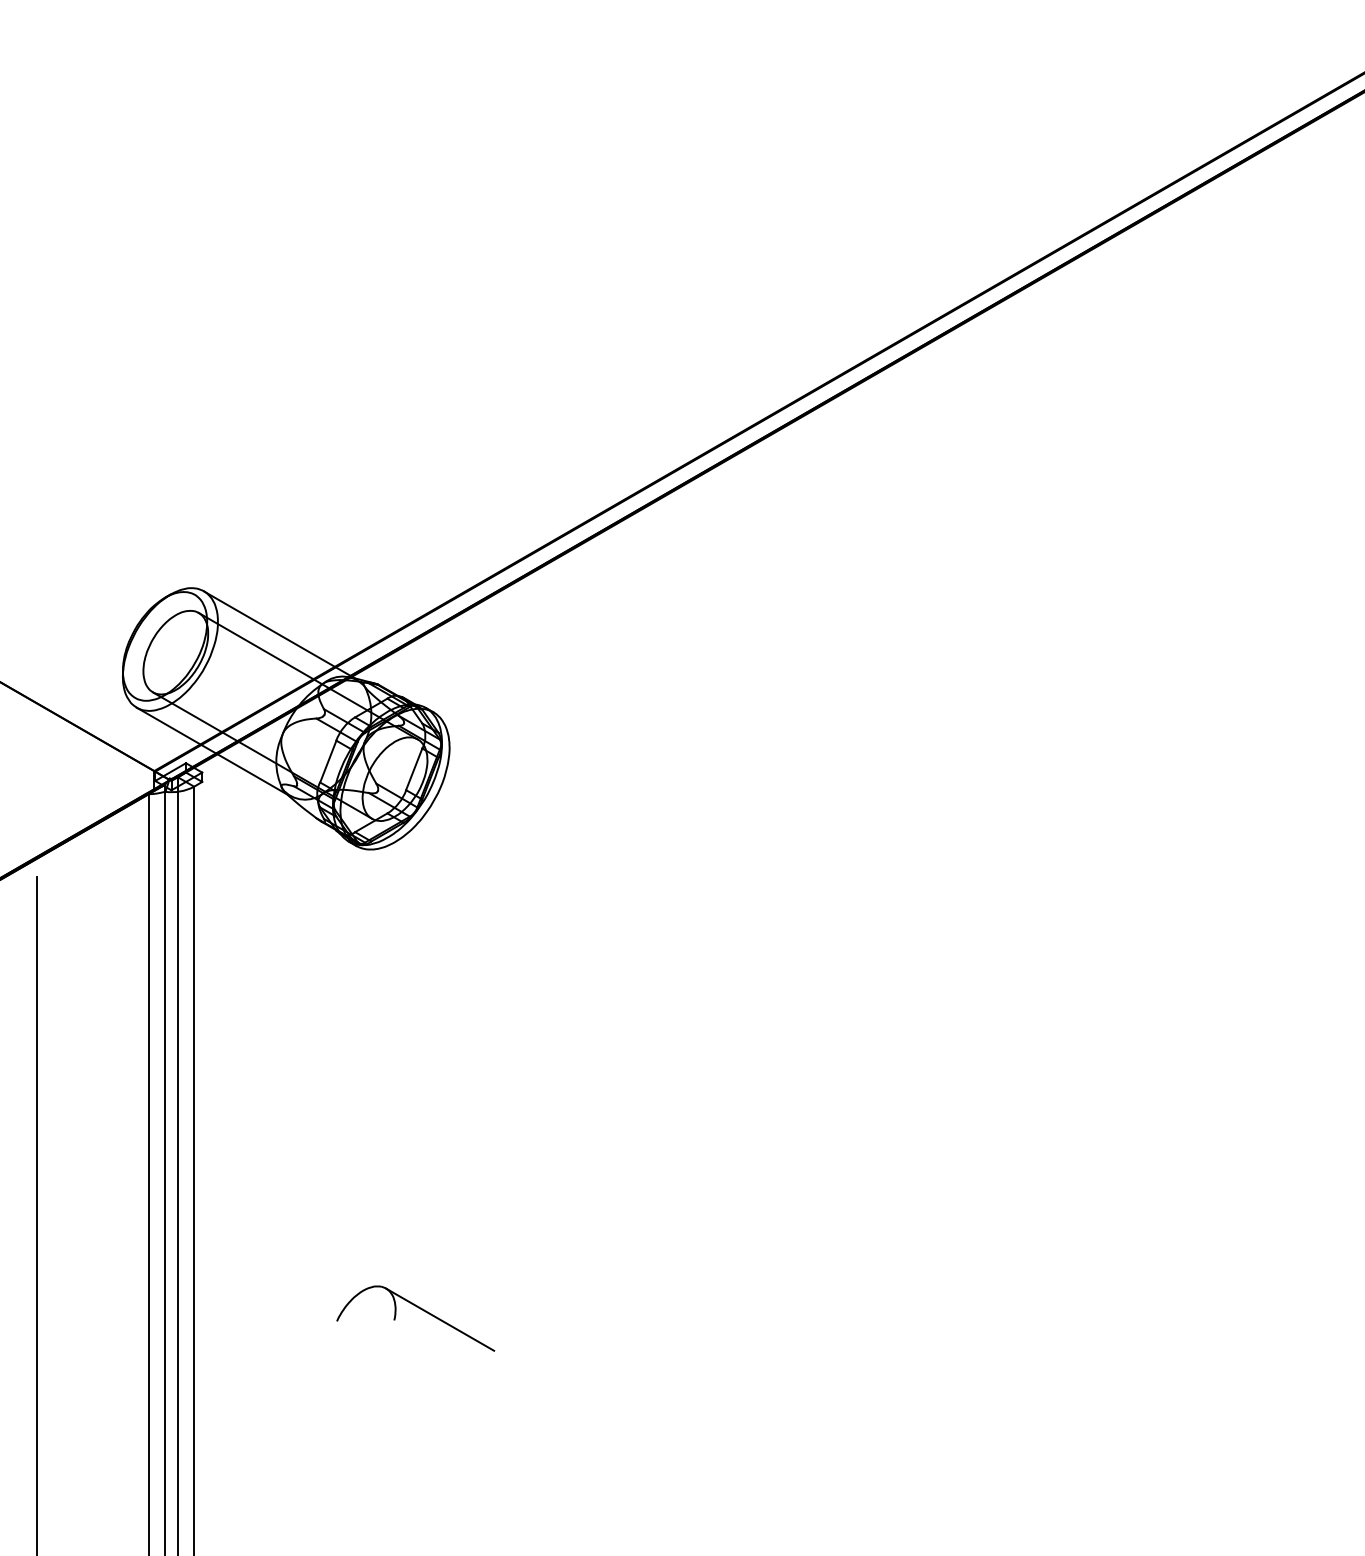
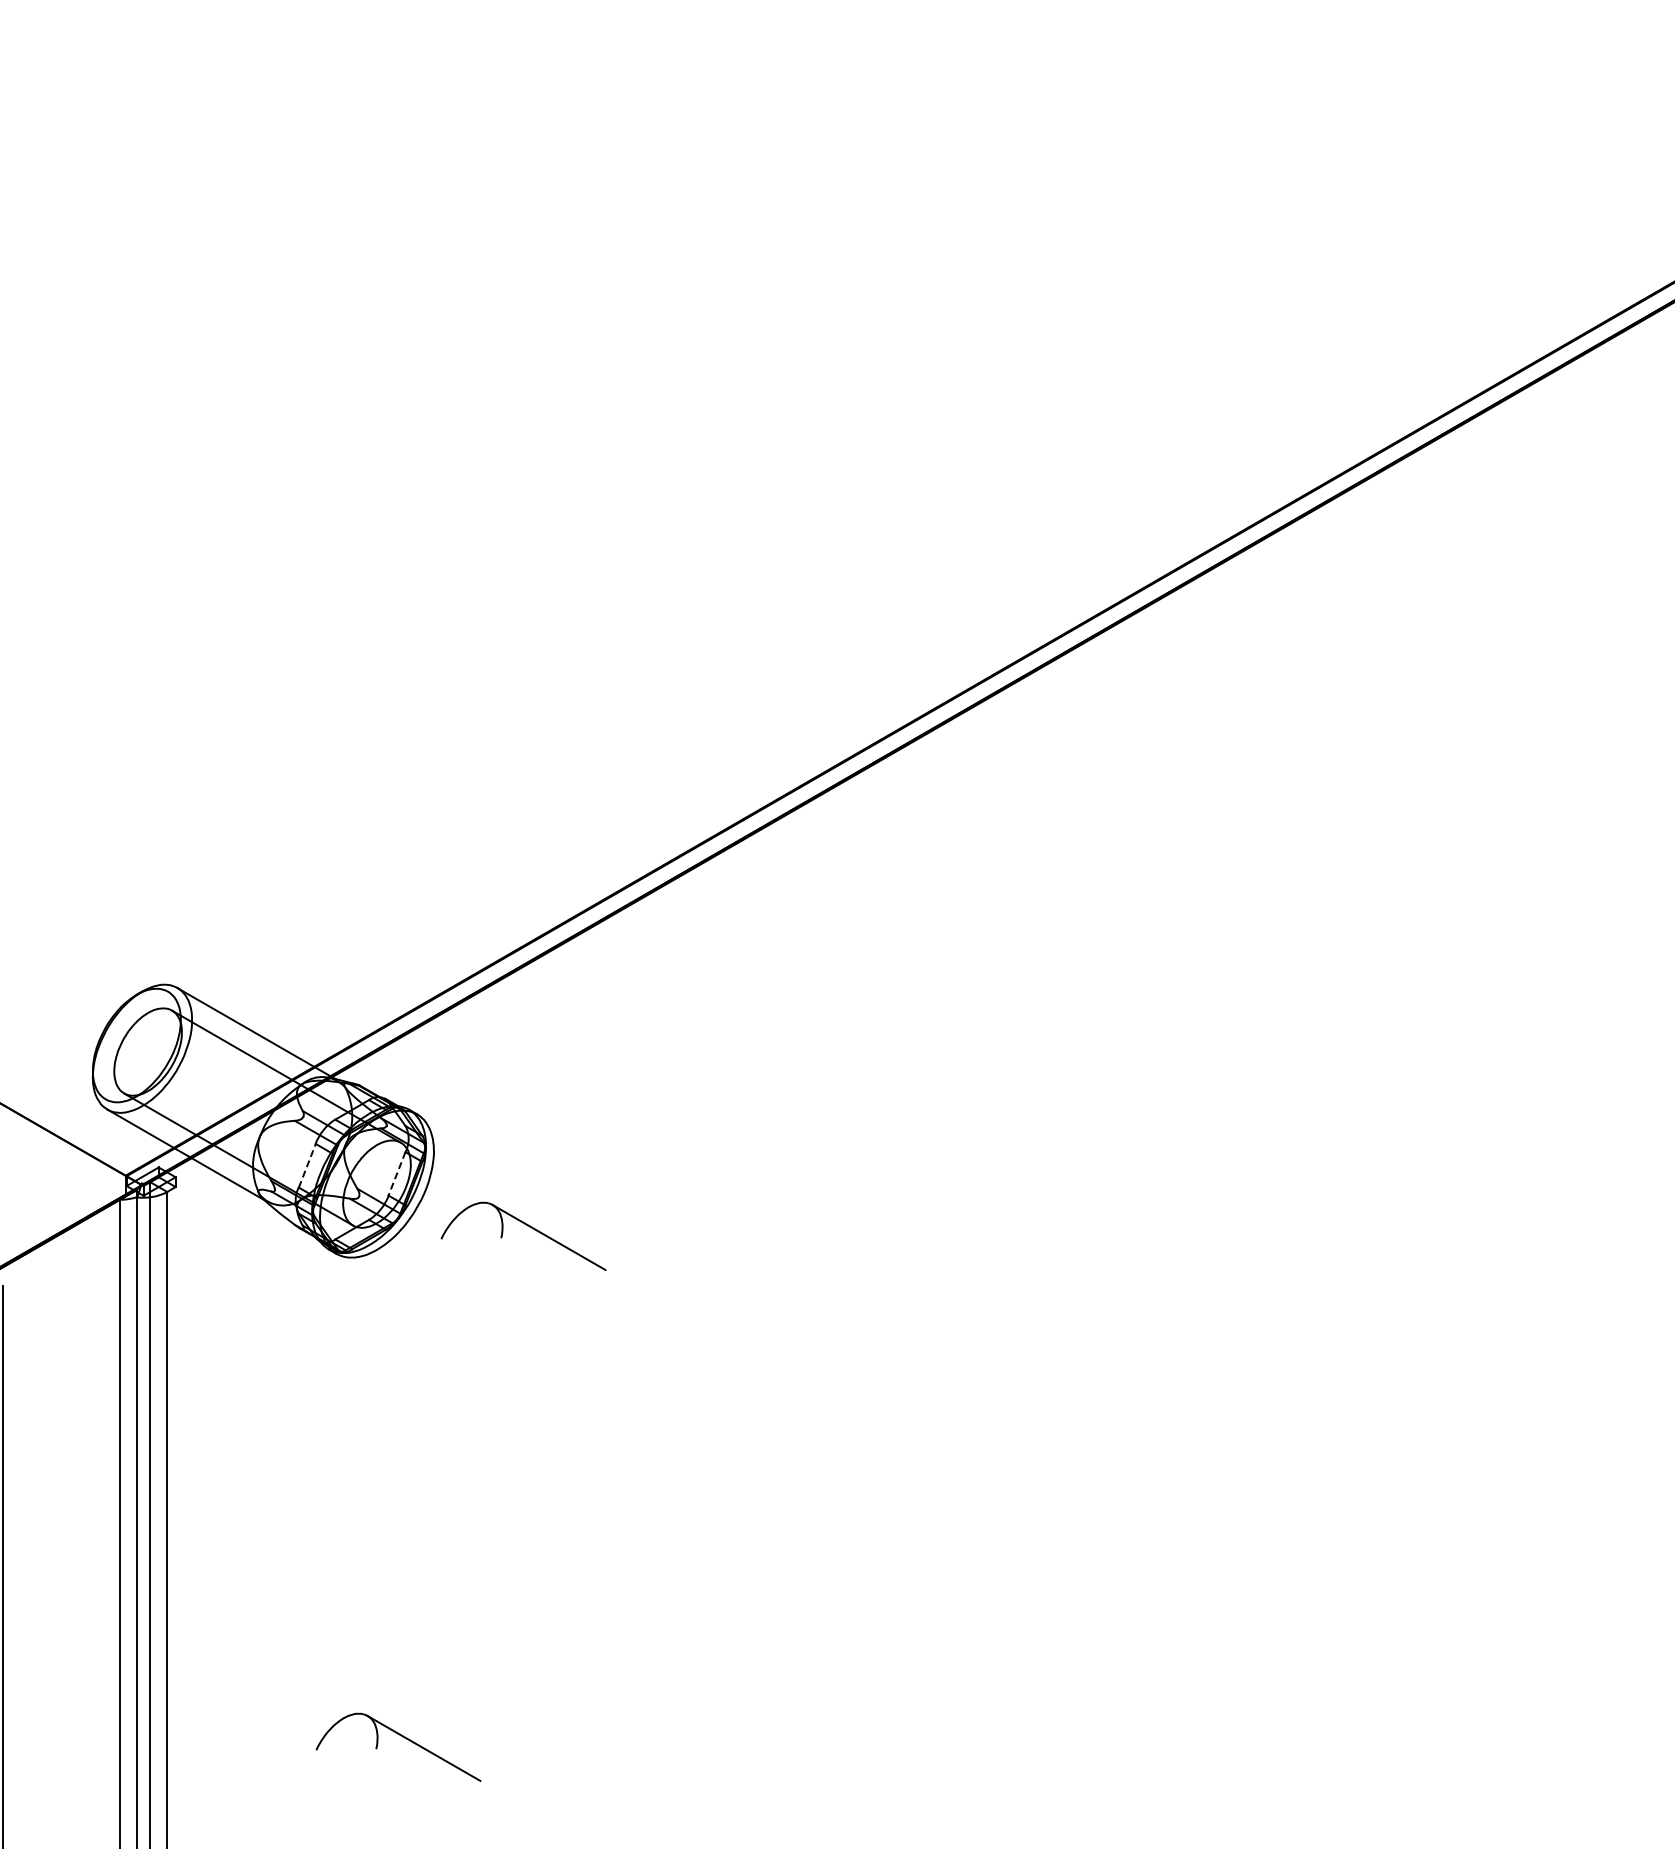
line: (328, 761) -> (307, 1165), solid -> dashed
line: (413, 769) -> (396, 1174), solid -> dashed
part: (539, 819) -> (527, 1226), added

